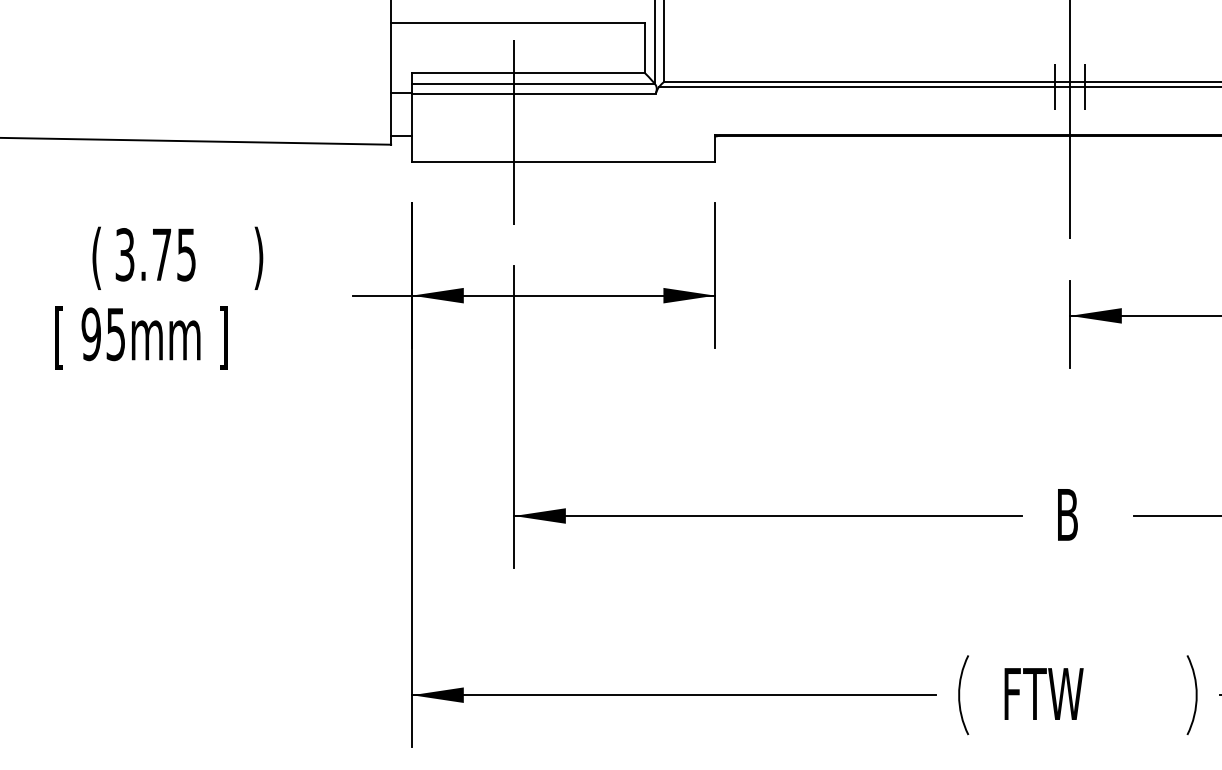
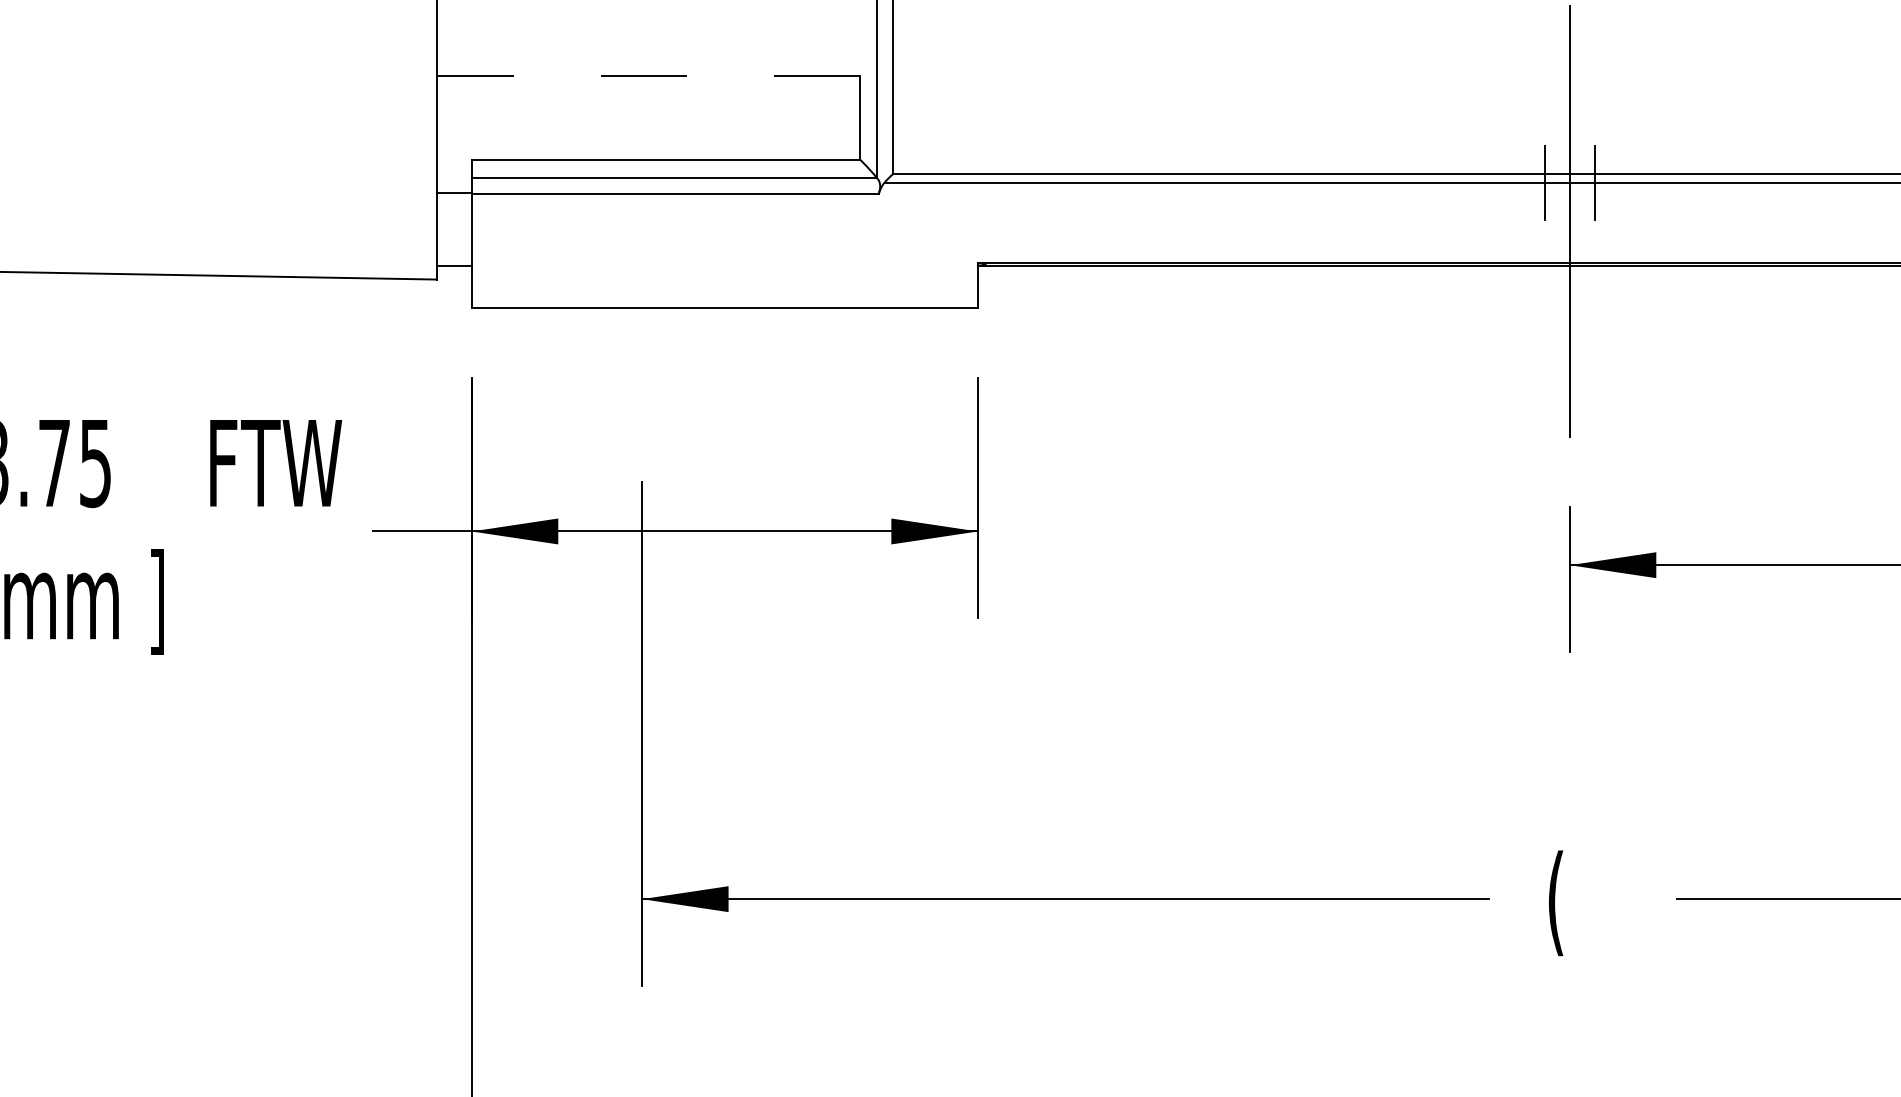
line: (517, 22) -> (647, 75), solid -> dashed
line: (514, 132) -> (642, 259), removed
text: (294, 257) -> (275, 467), ) -> FTW
text: (1067, 518) -> (1565, 903), B -> (

